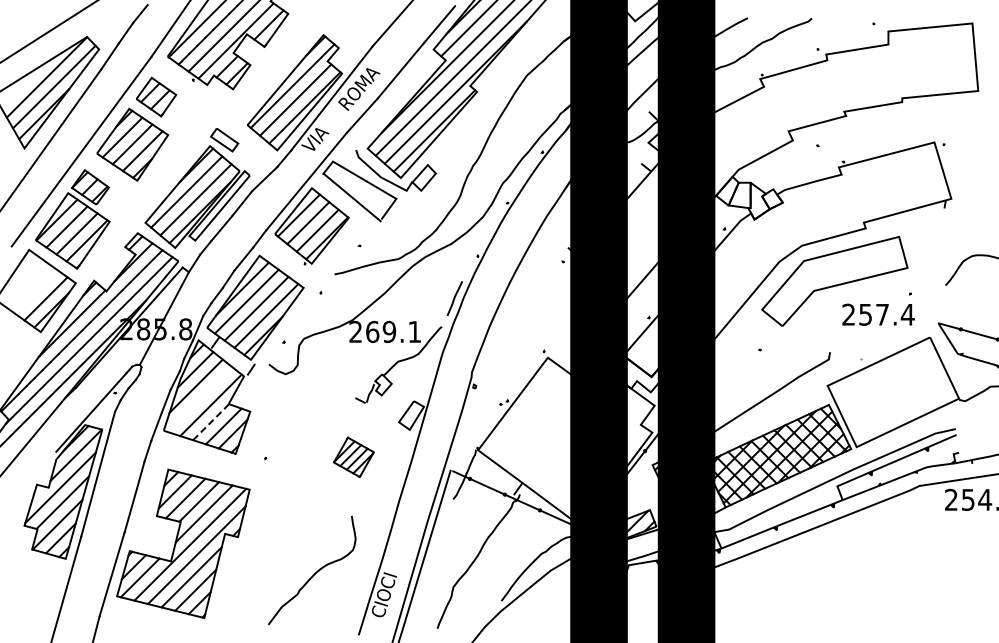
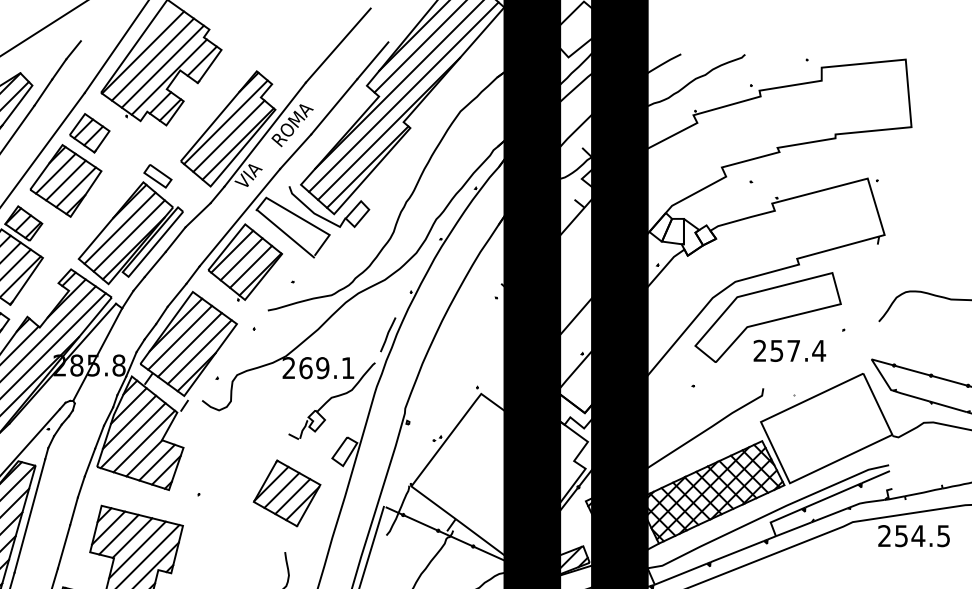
text: (878, 314) -> (789, 350), moved
line: (199, 399) -> (132, 435), added
line: (211, 421) -> (144, 457), dashed -> solid
part: (353, 457) -> (286, 493), size x1.67

